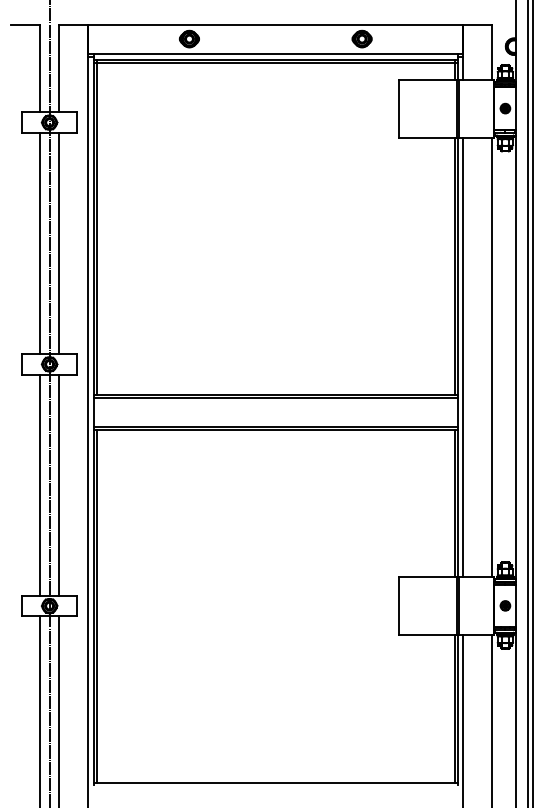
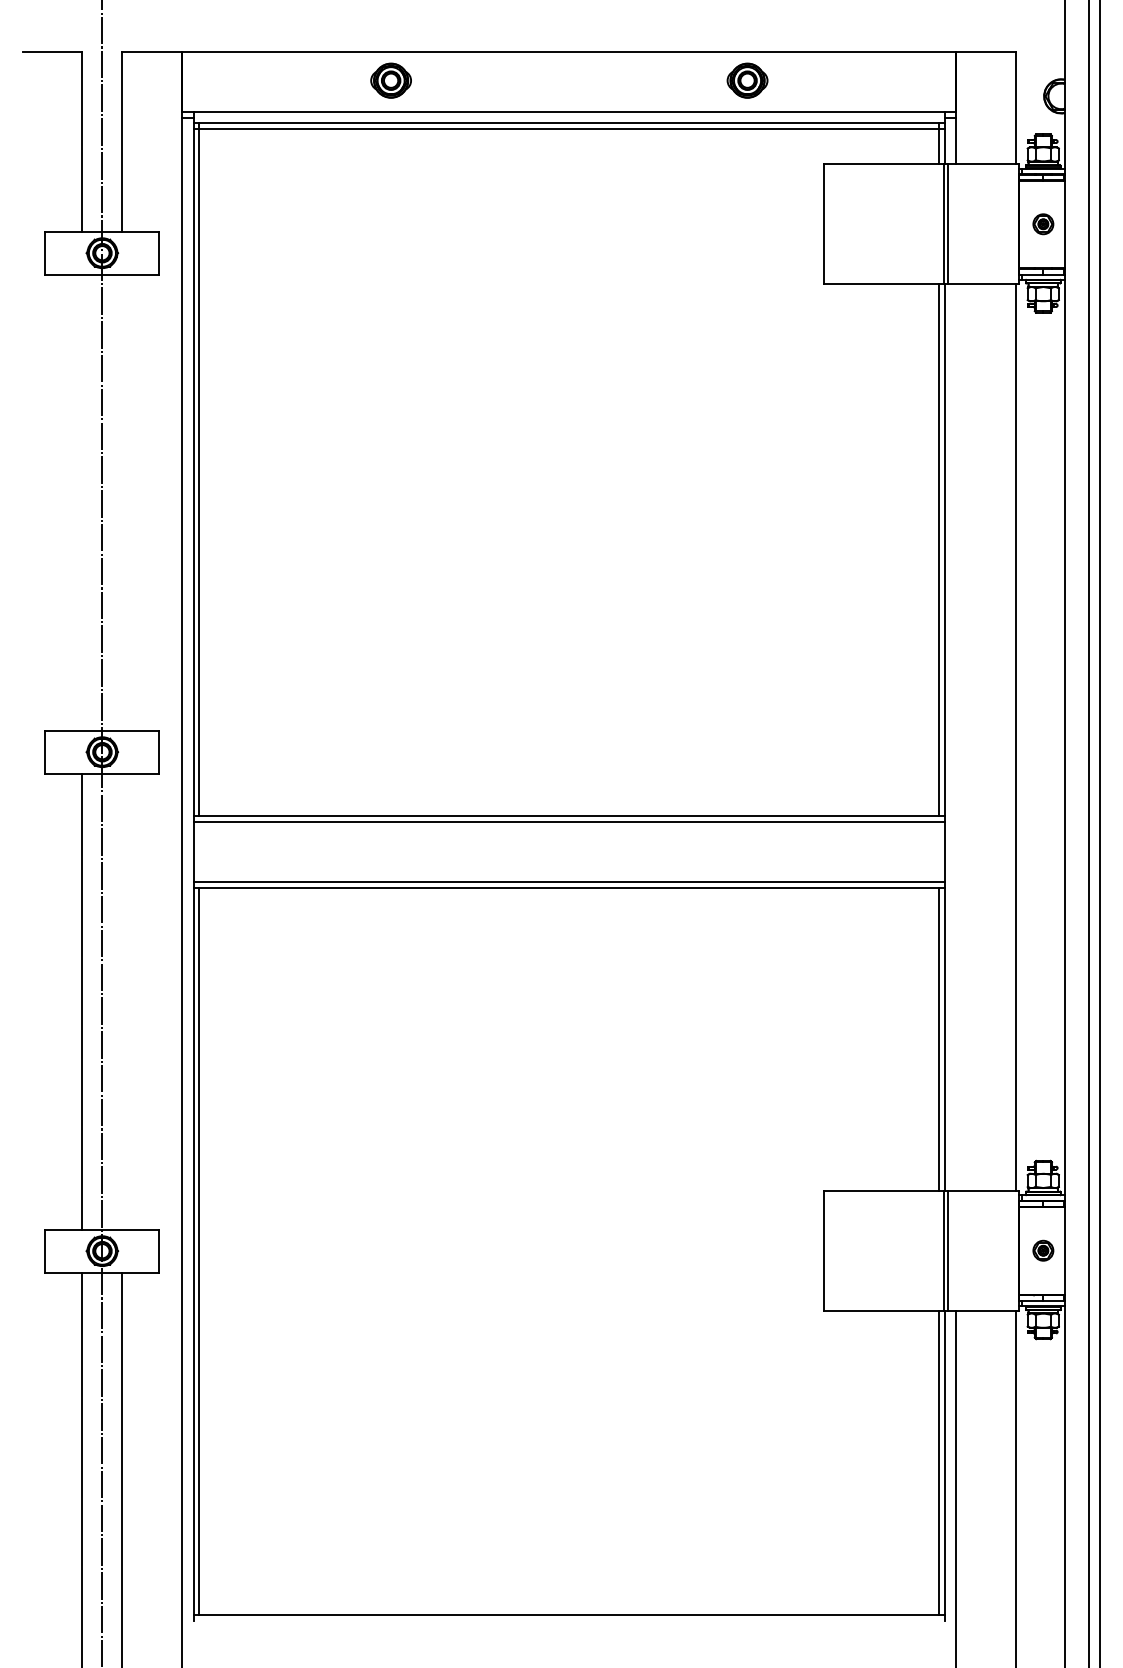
line: (39, 243) -> (81, 502), removed
line: (59, 243) -> (122, 502), removed
line: (463, 356) -> (956, 735), removed
line: (59, 484) -> (122, 1000), removed

